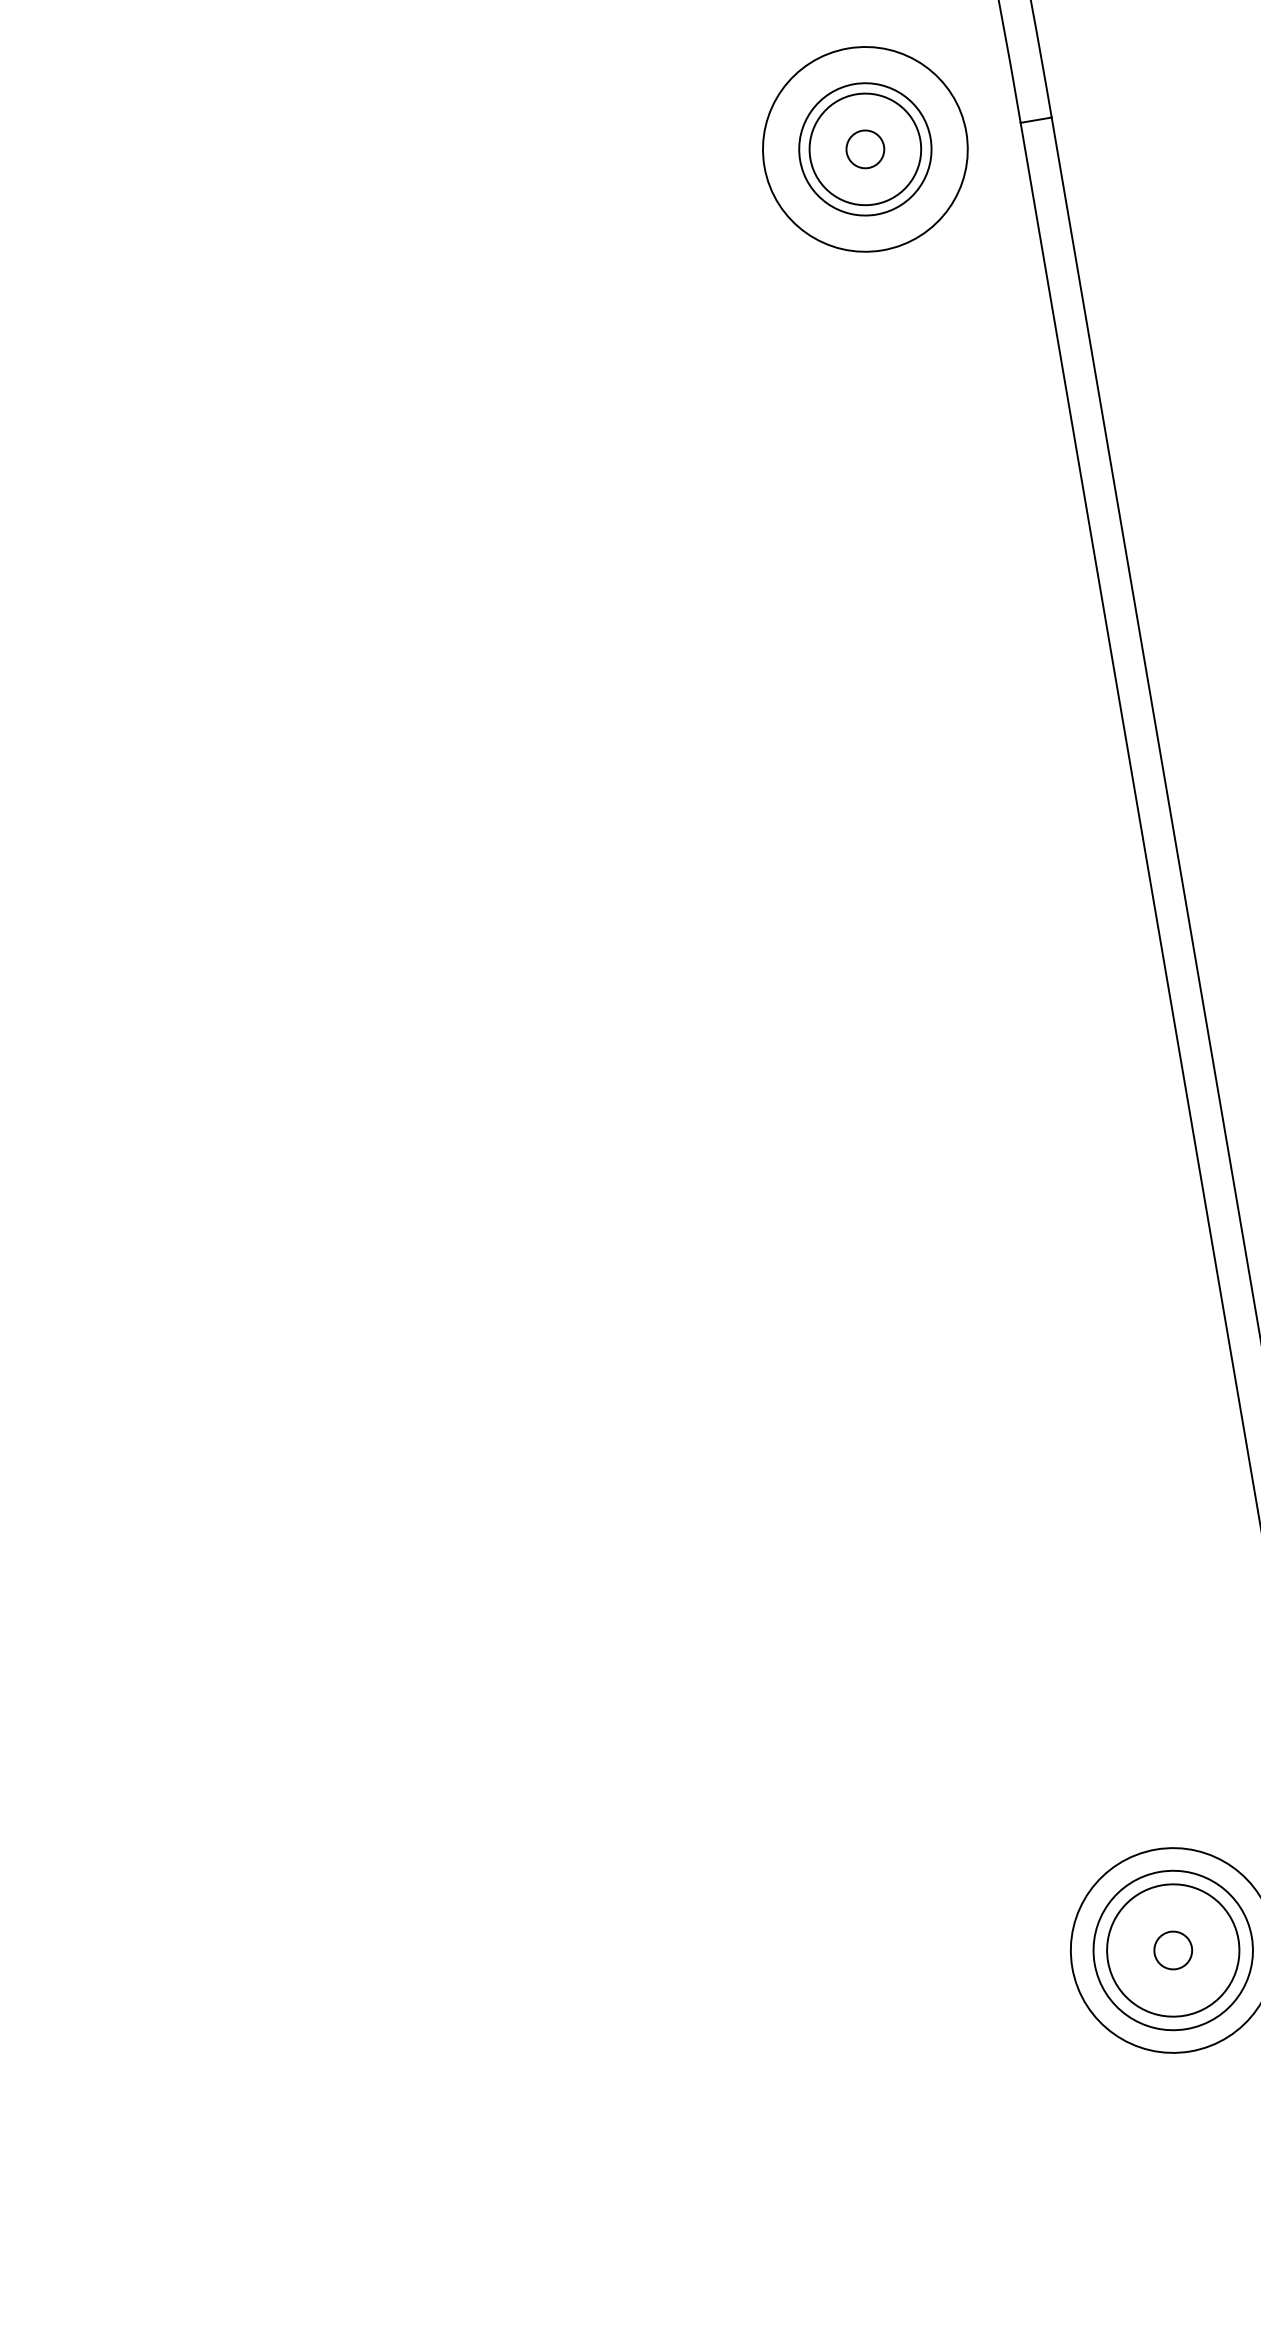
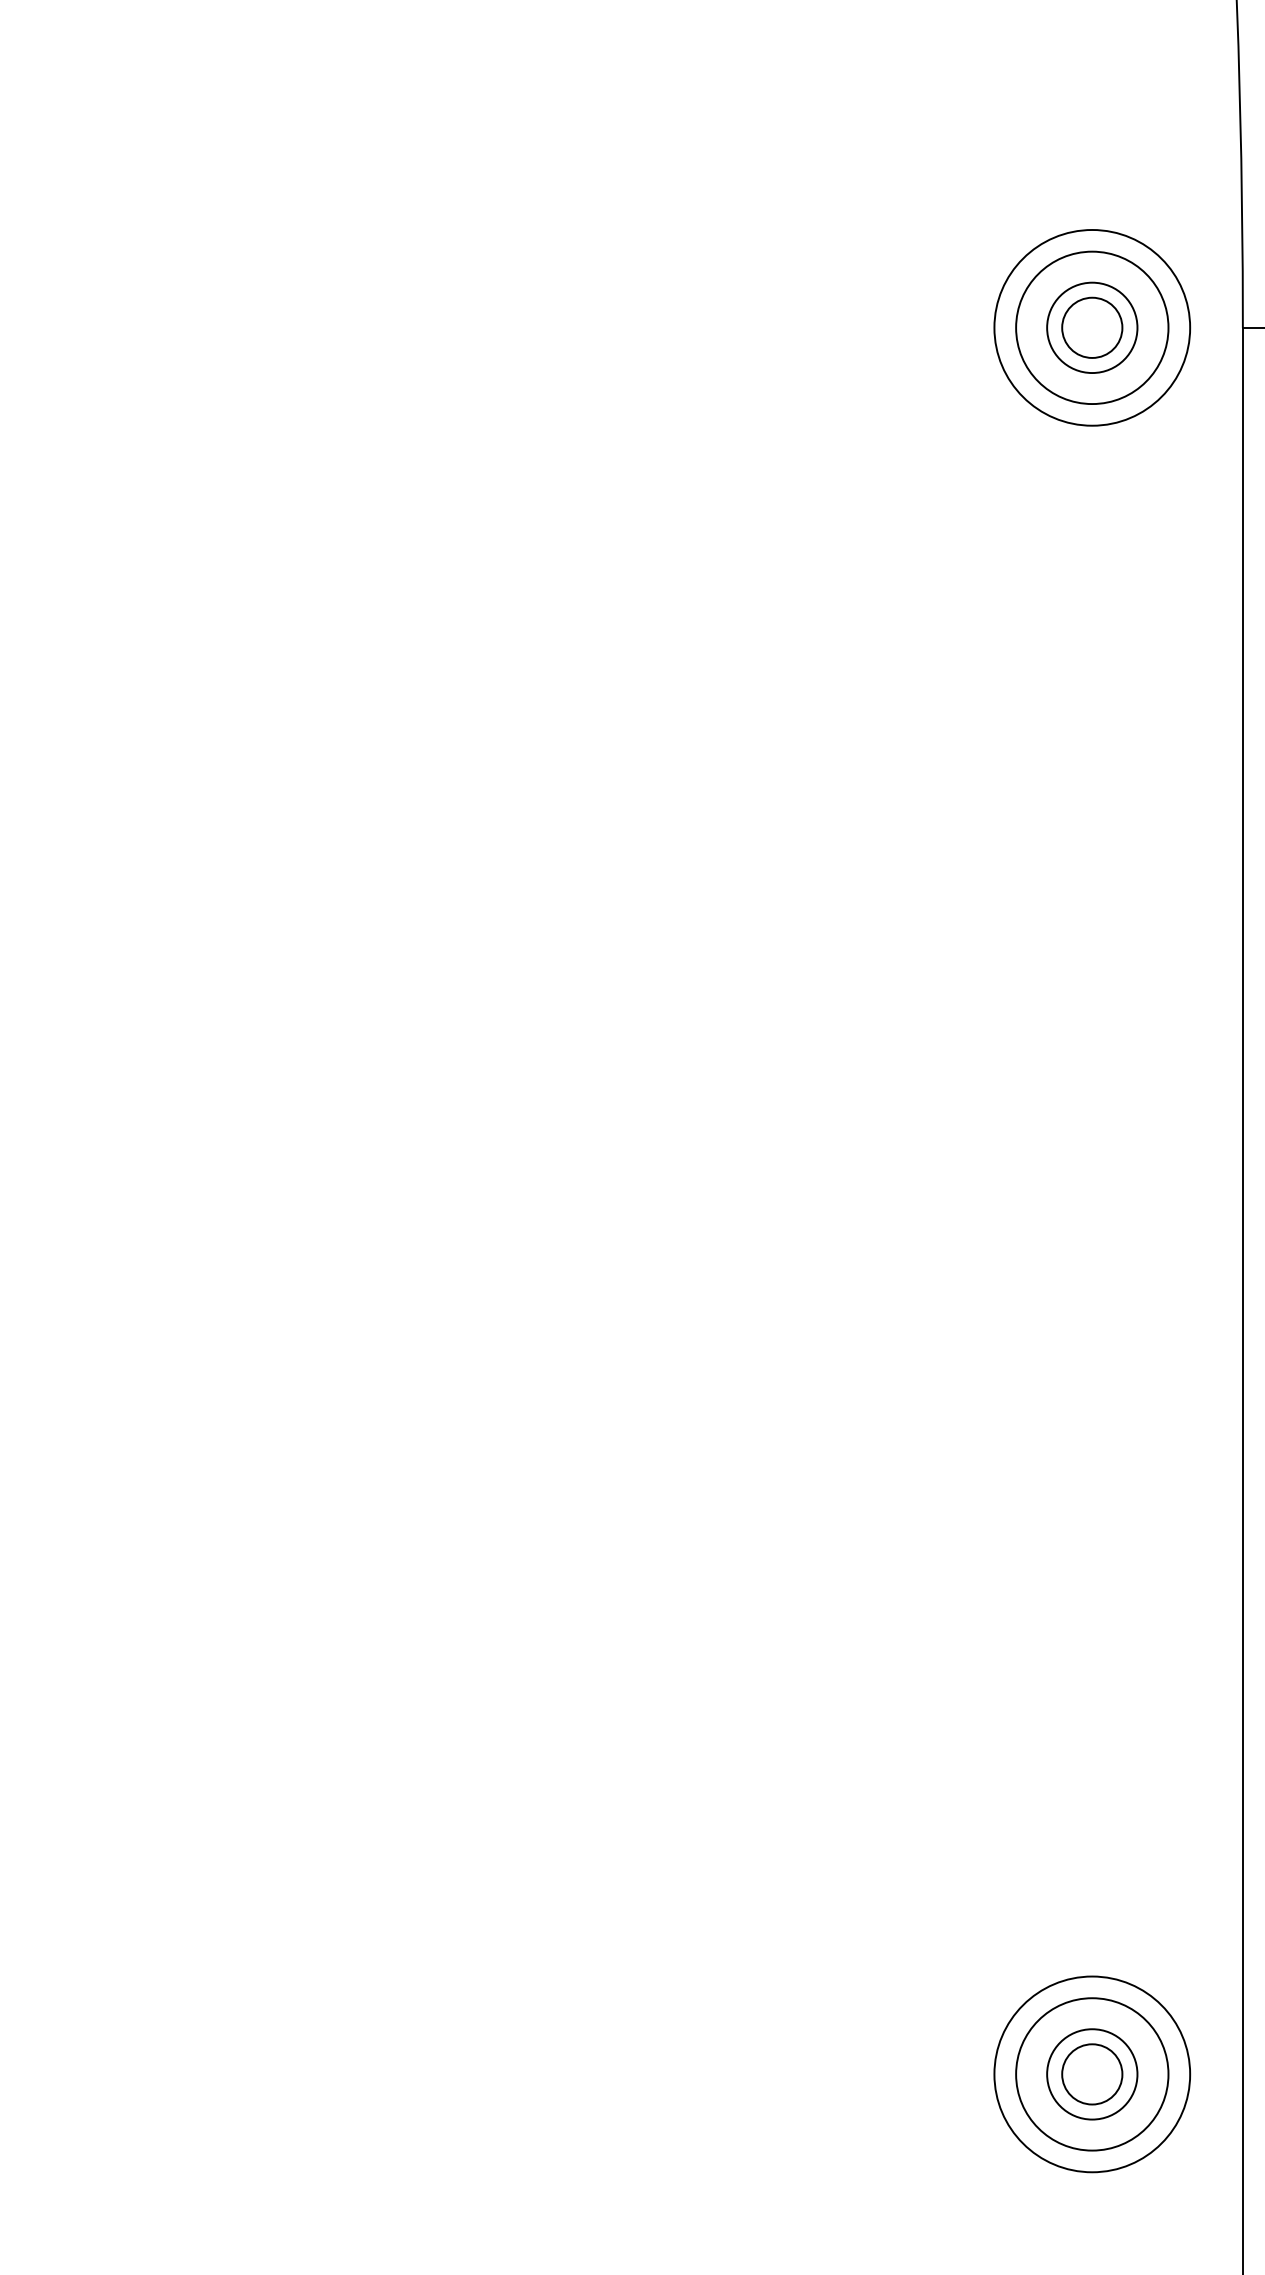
circle: (865, 148) -> (1092, 327), size x0.71
circle: (865, 148) -> (1092, 327), size x1.43
circle: (865, 148) -> (1092, 327), size x1.67
circle: (1173, 1950) -> (1092, 2074), size x0.71
circle: (1173, 1950) -> (1092, 2074), size x1.67

